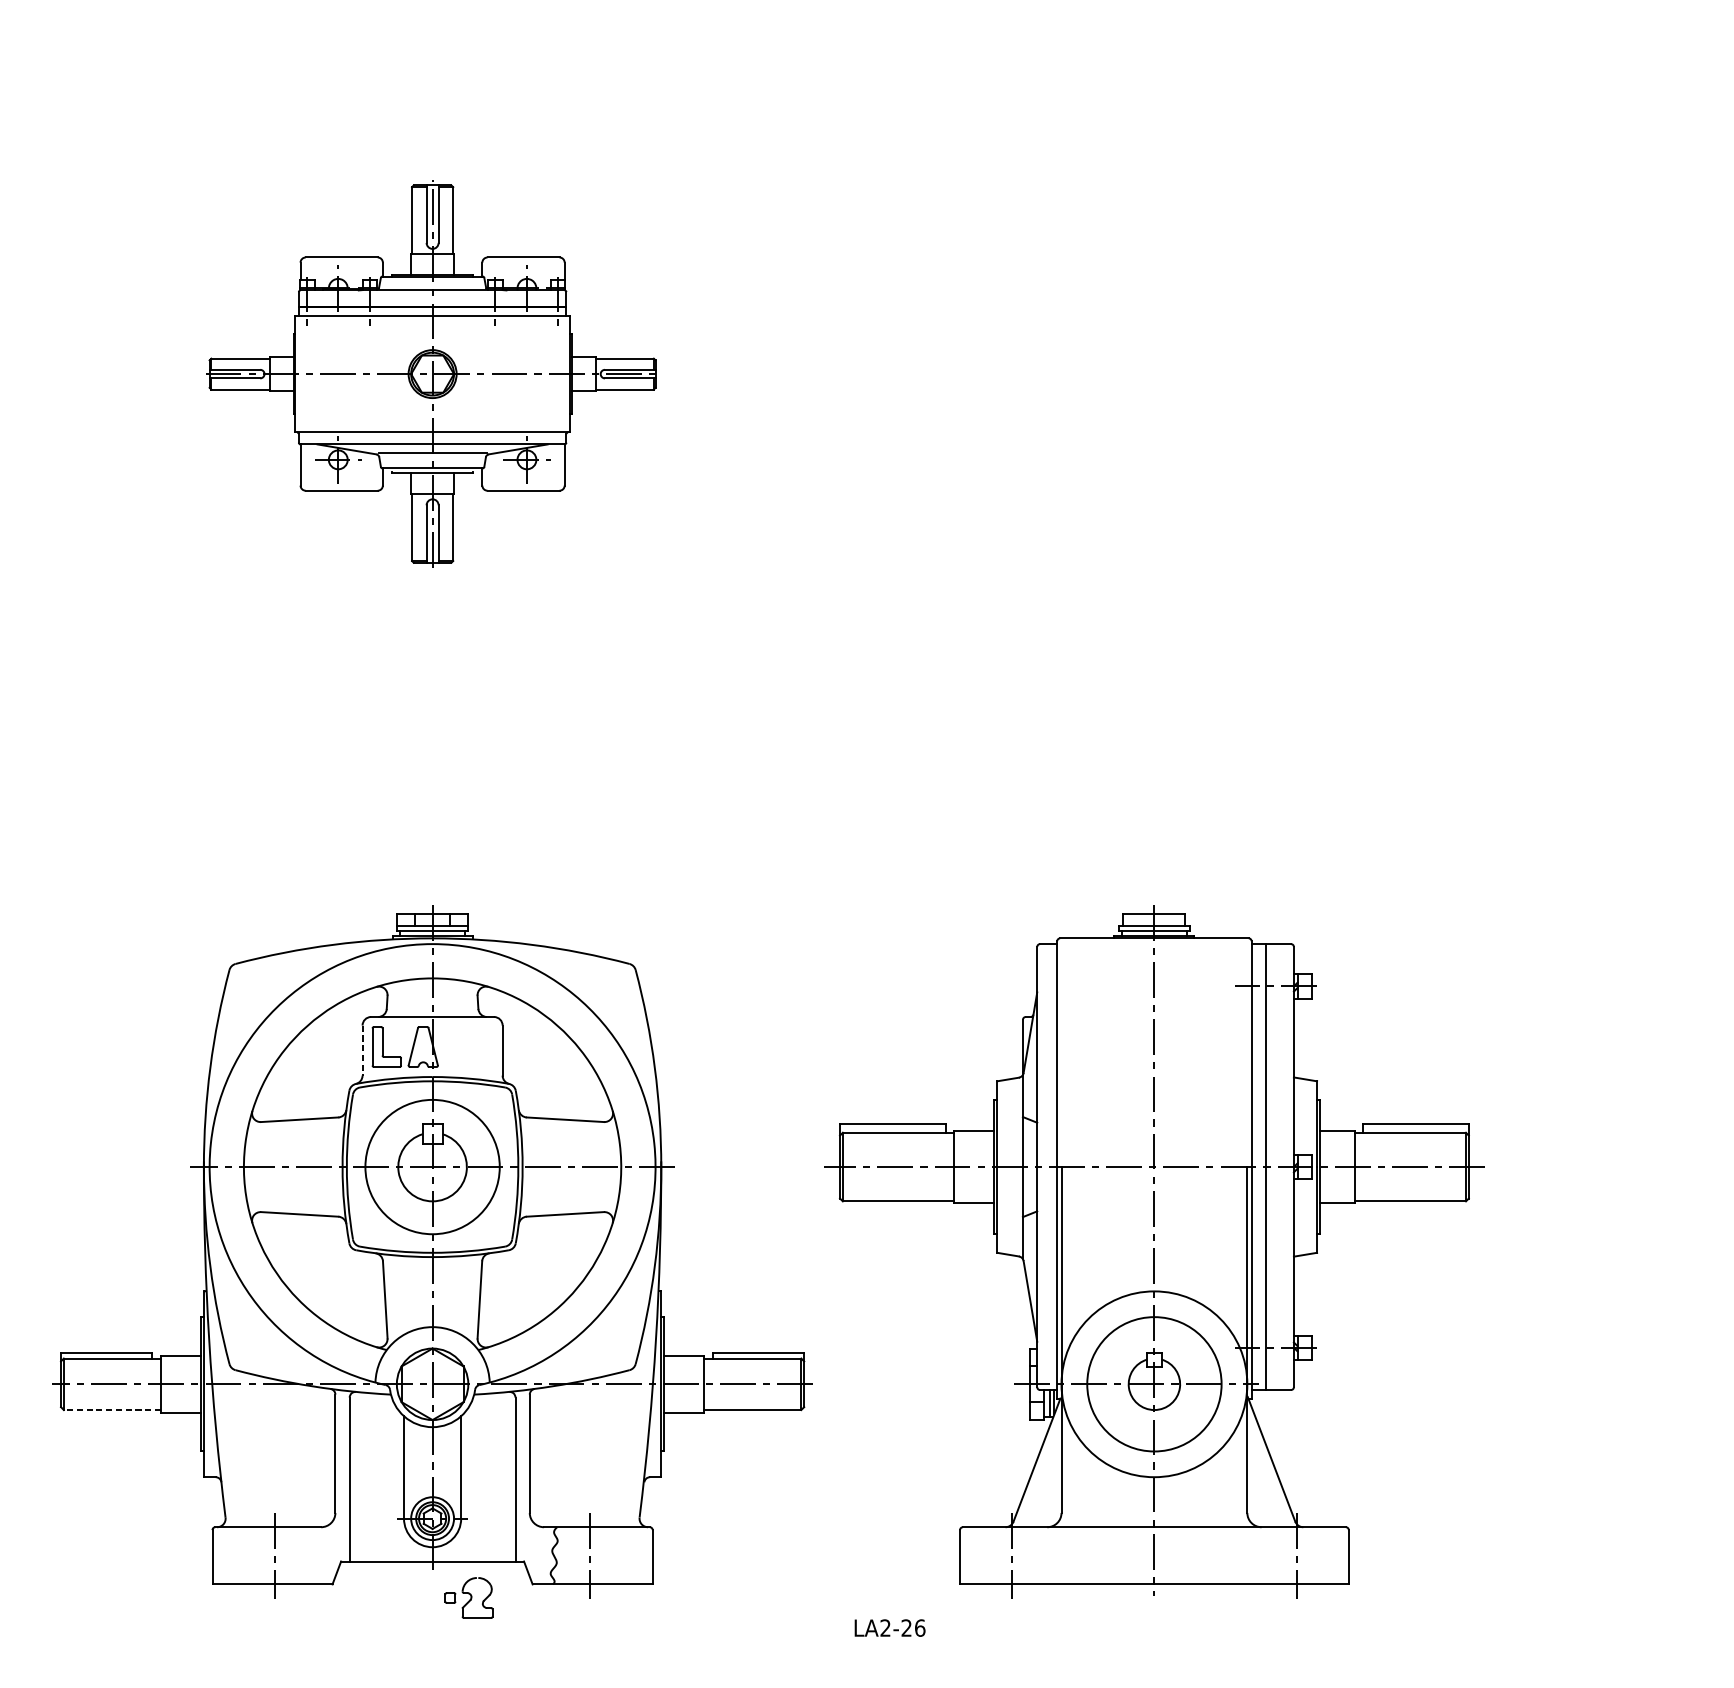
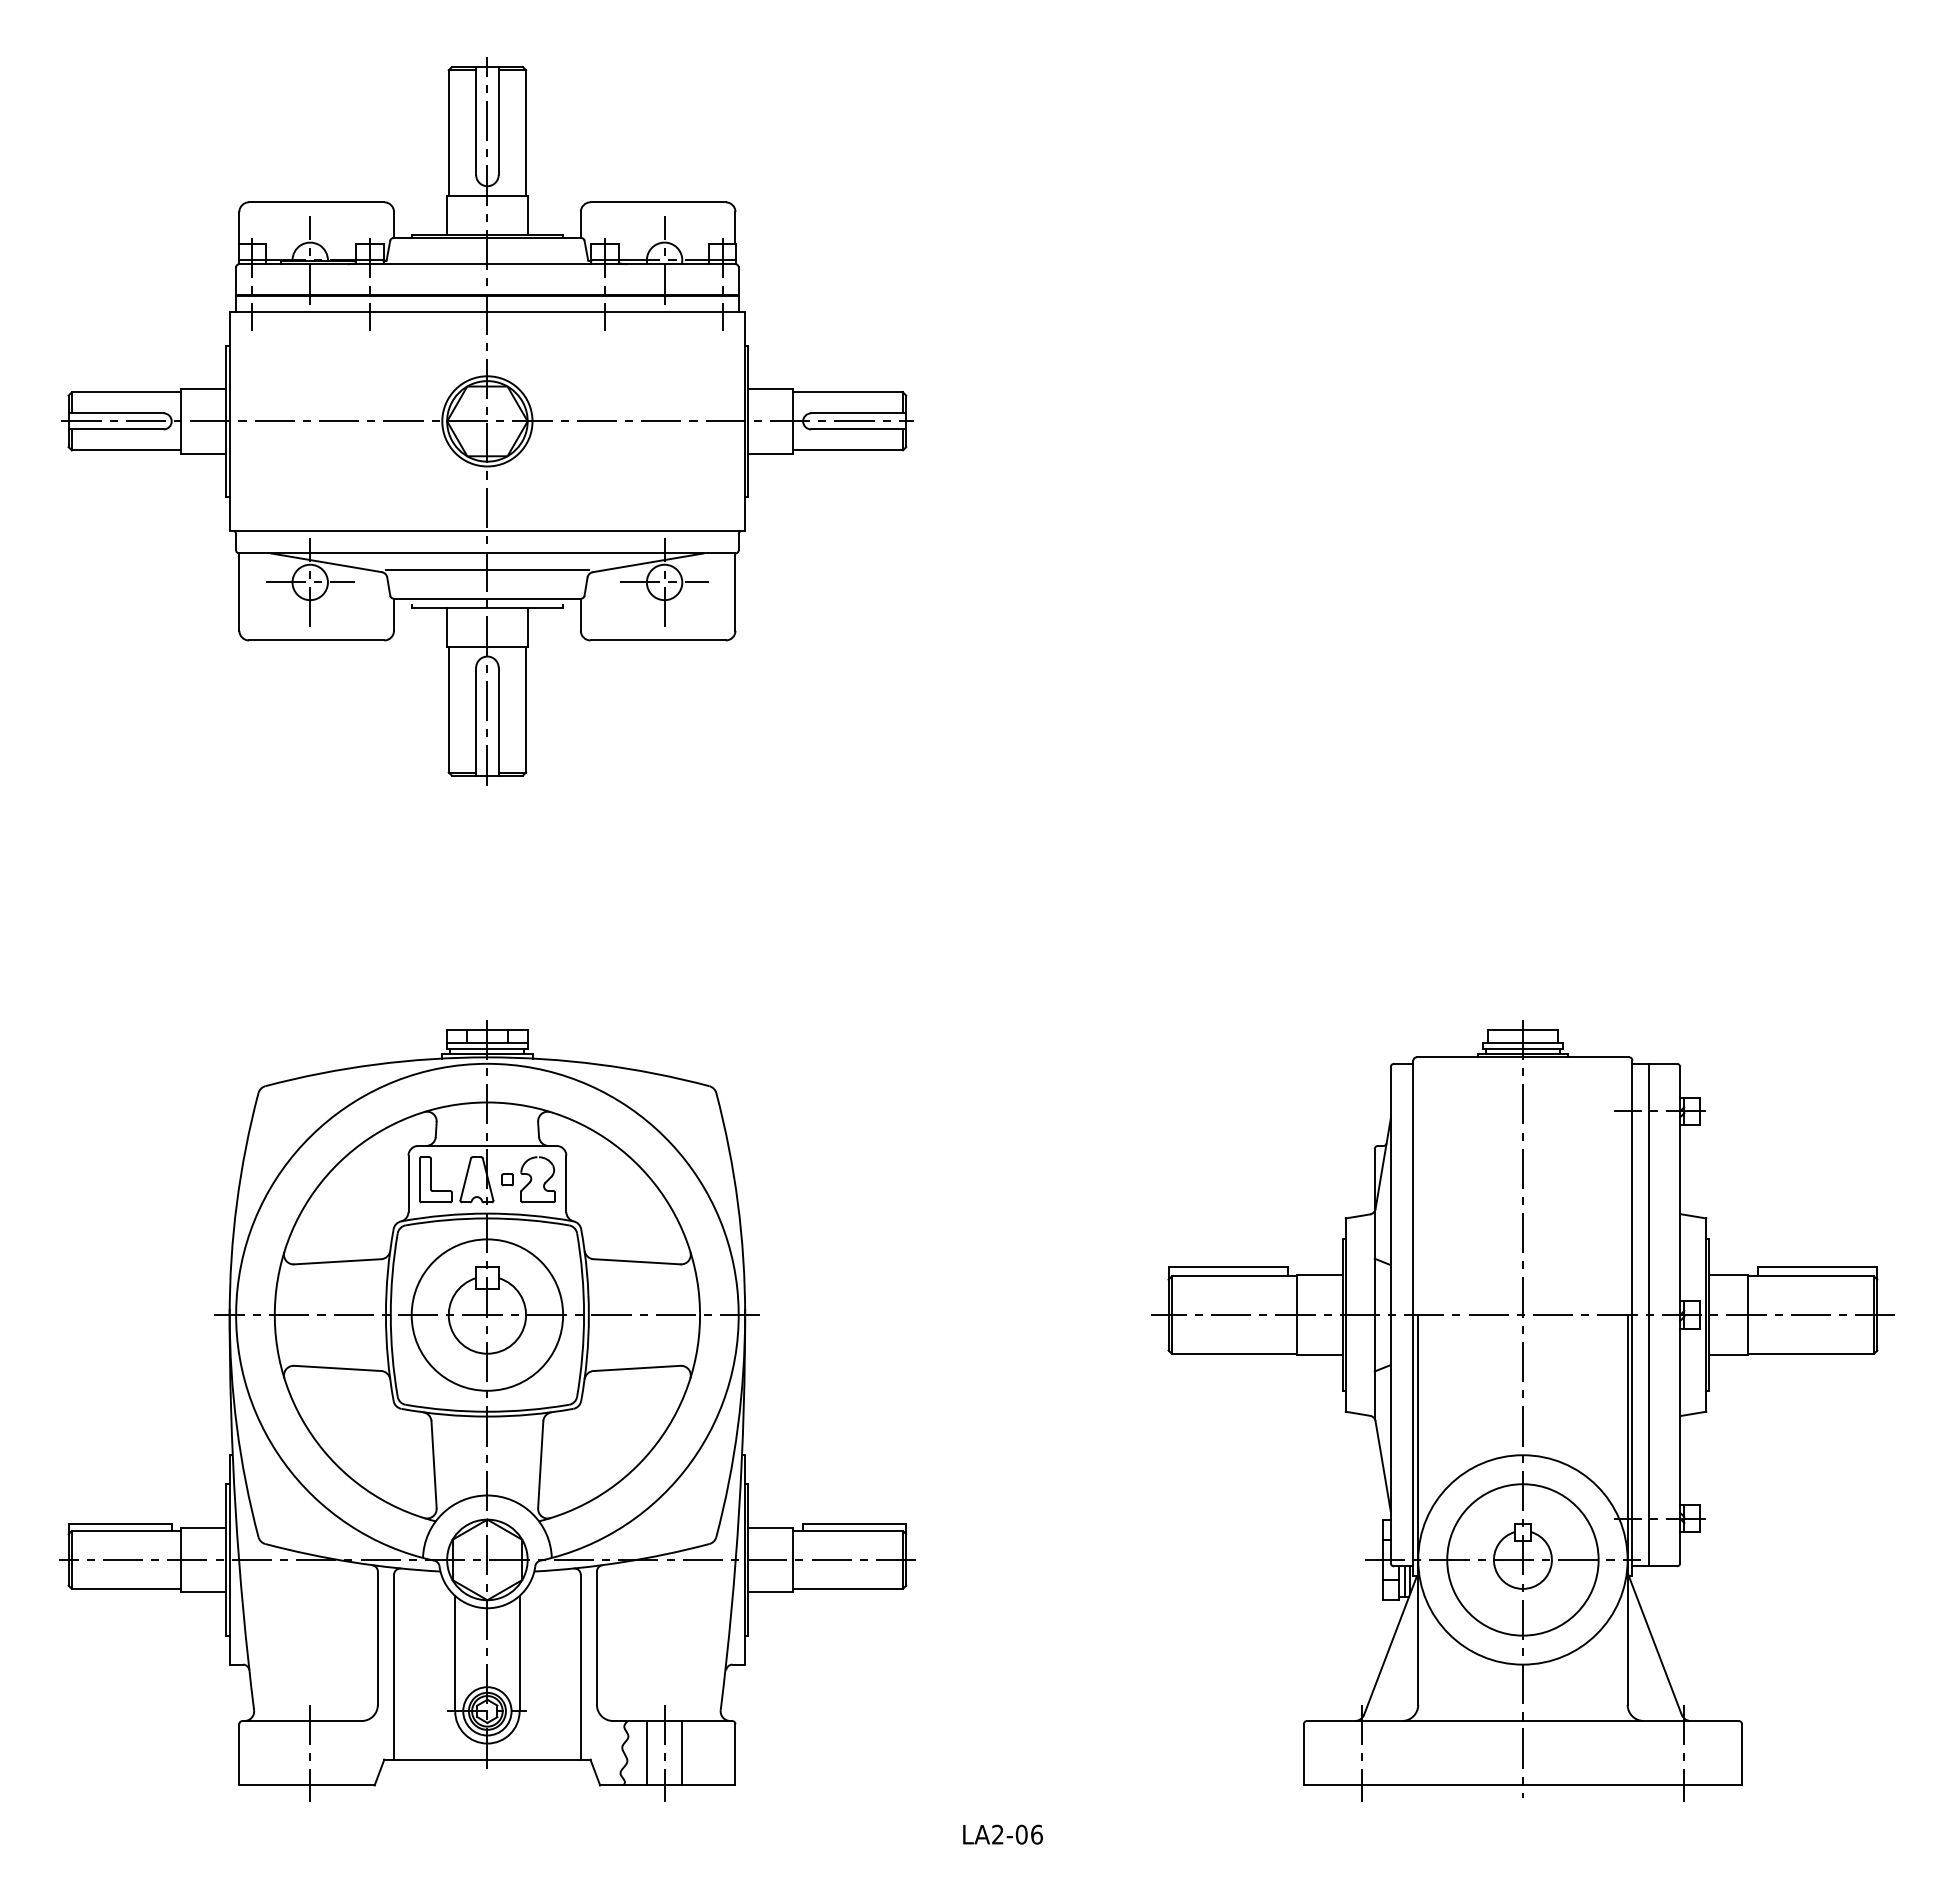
part: (432, 374) -> (487, 421), size x1.67
line: (362, 1051) -> (408, 1184), dashed -> solid
part: (1154, 1251) -> (1522, 1410), moved
line: (112, 1409) -> (126, 1588), dashed -> solid
line: (573, 1556) -> (646, 1753), added
line: (605, 1556) -> (682, 1753), added
part: (469, 1597) -> (528, 1179), moved
text: (906, 1627) -> (1021, 1834), LA2-26 -> LA2-06

